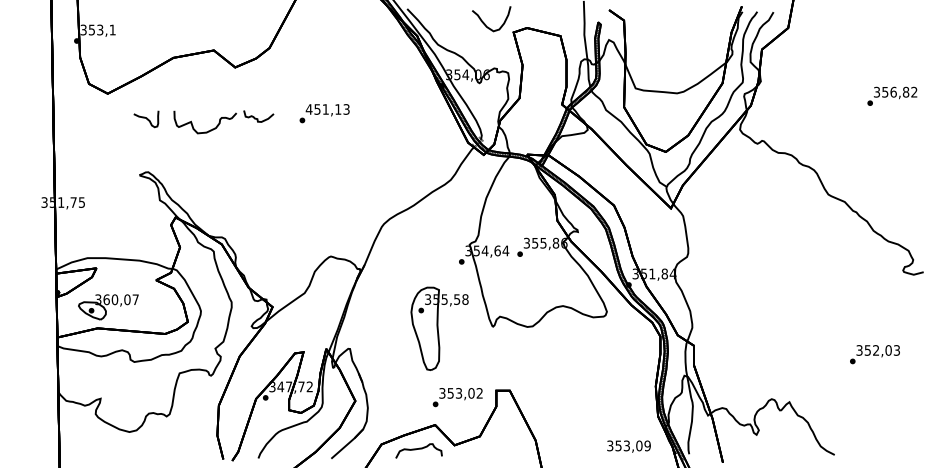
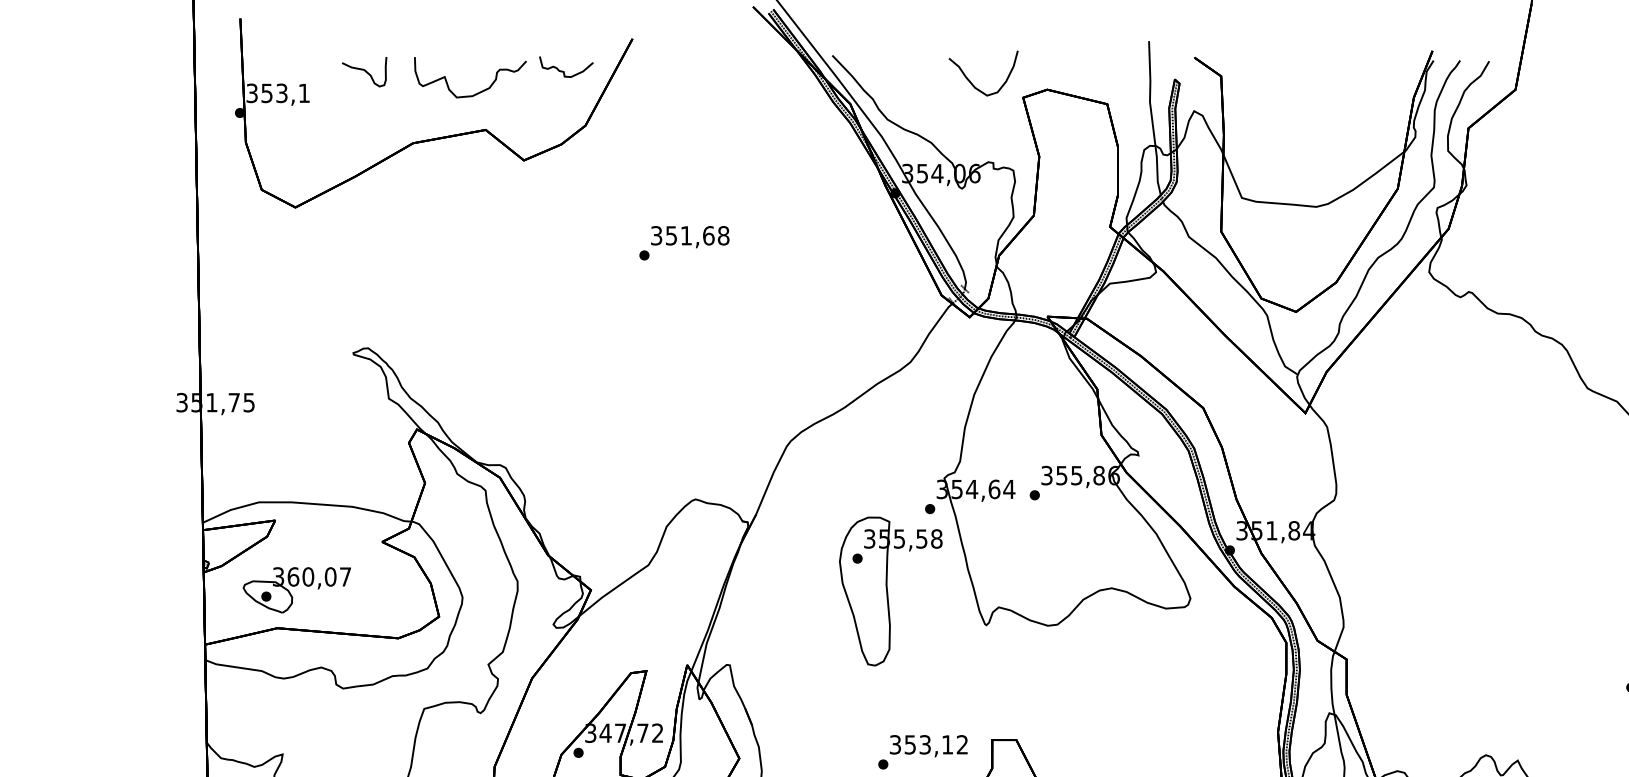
text: (327, 109) -> (689, 235), 451,13 -> 351,68
part: (204, 131) -> (468, 94), moved
part: (439, 328) -> (890, 590), moved
text: (471, 393) -> (947, 745), 353,02 -> 353,12

